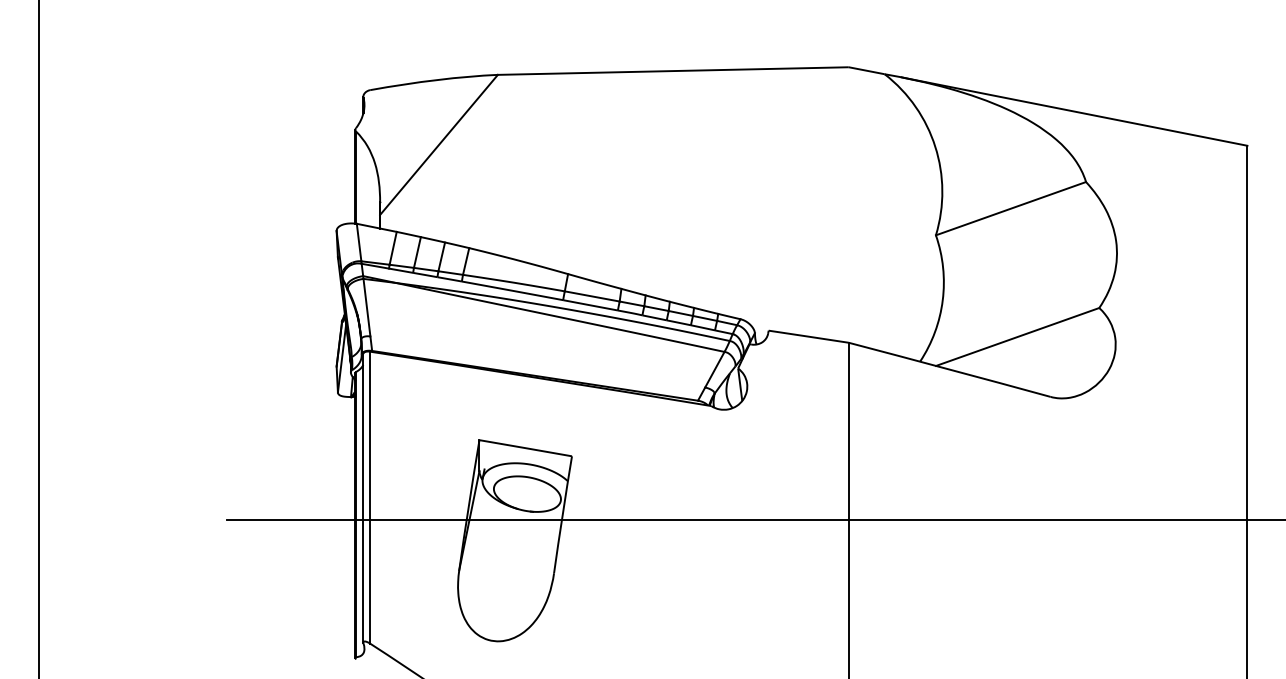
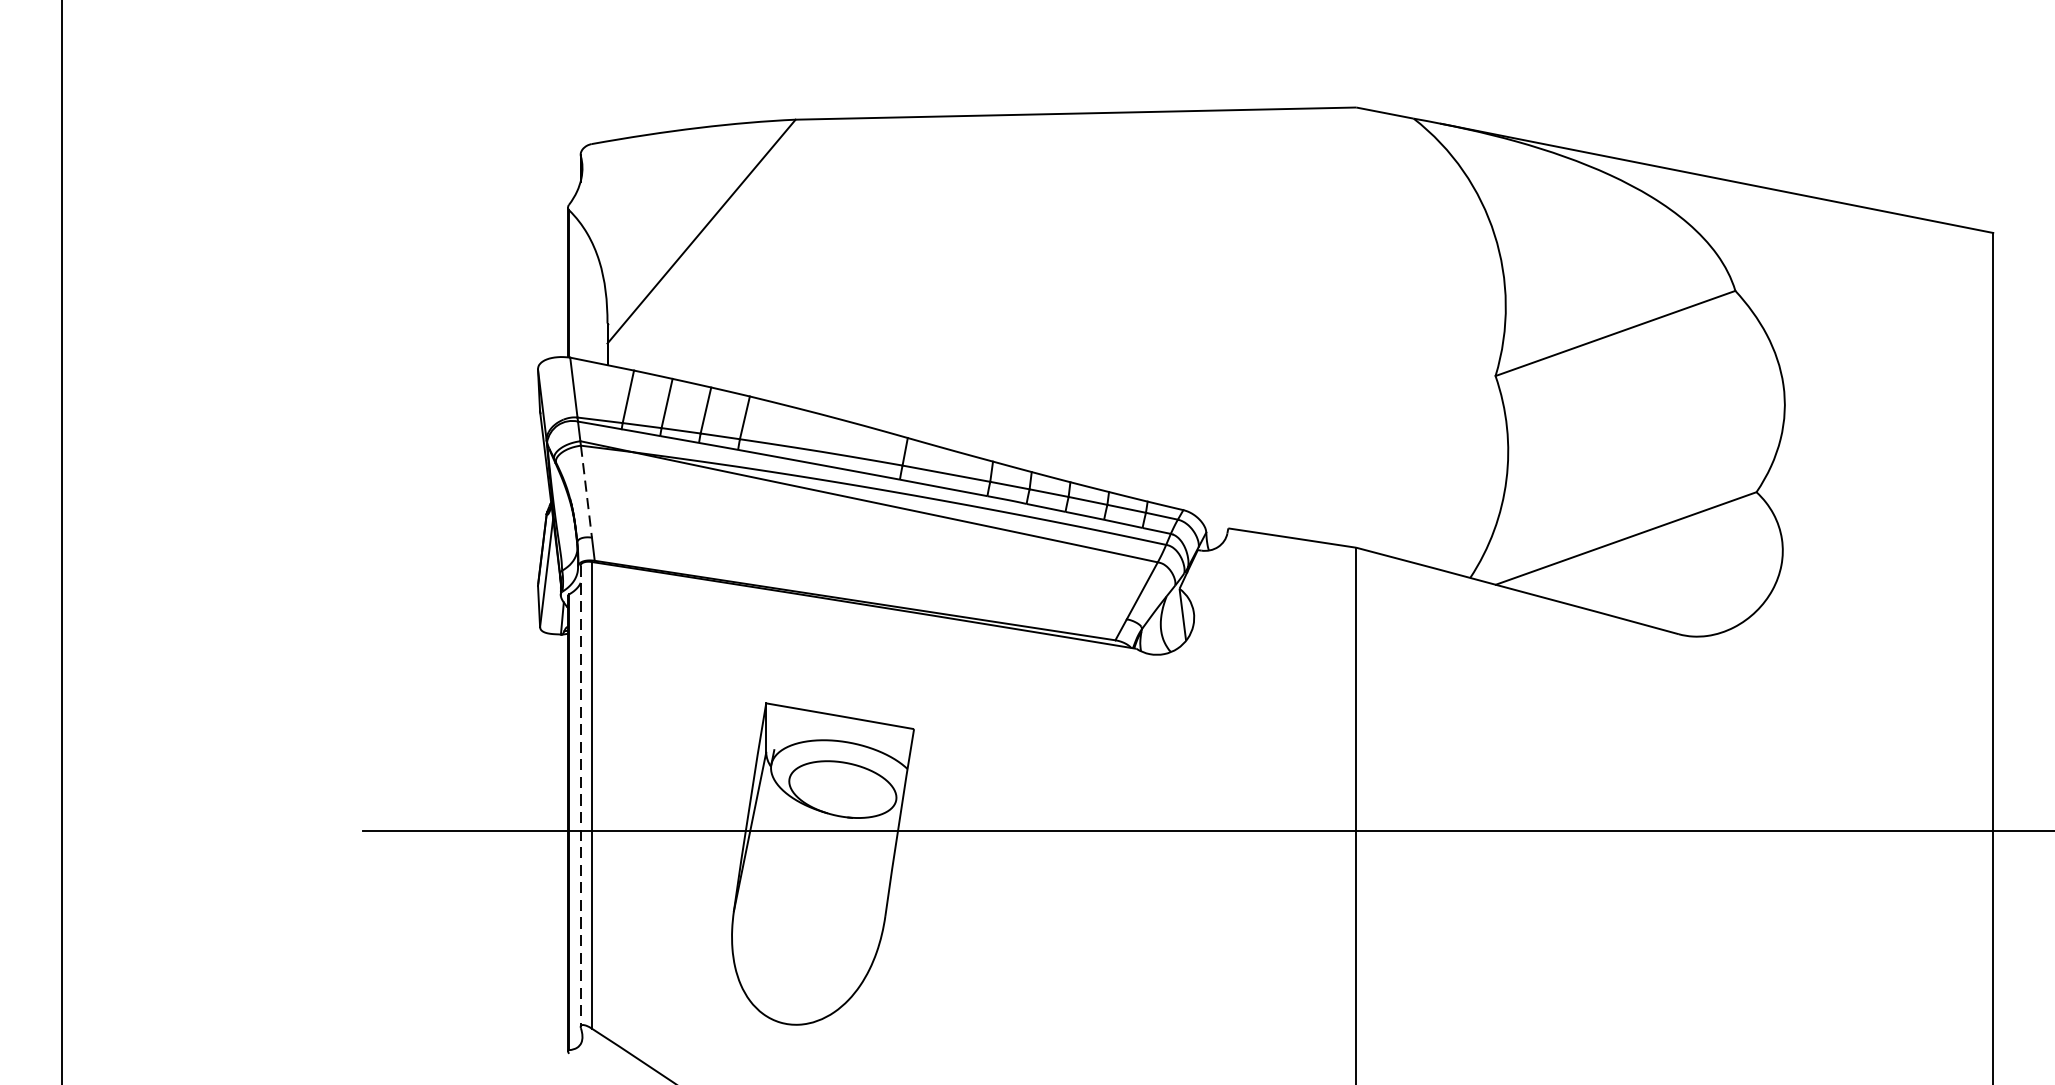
line: (366, 307) -> (585, 491), solid -> dashed
line: (363, 498) -> (580, 796), solid -> dashed

